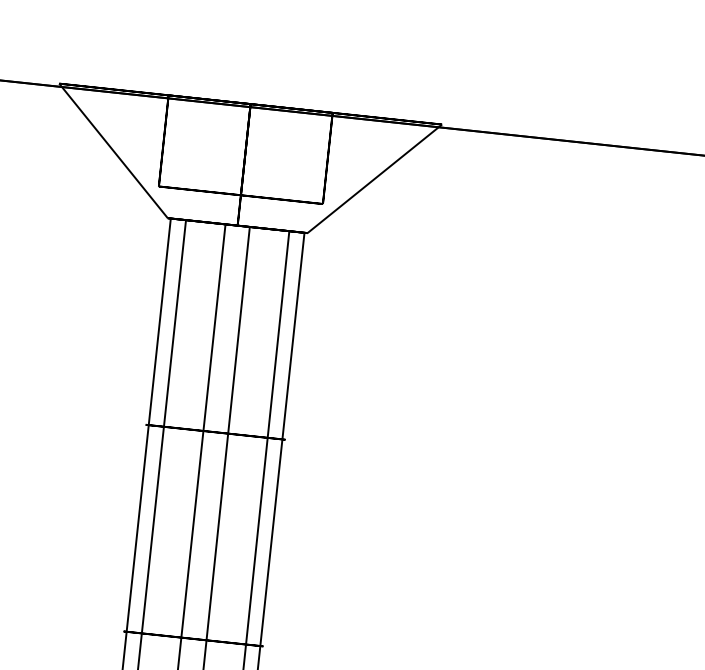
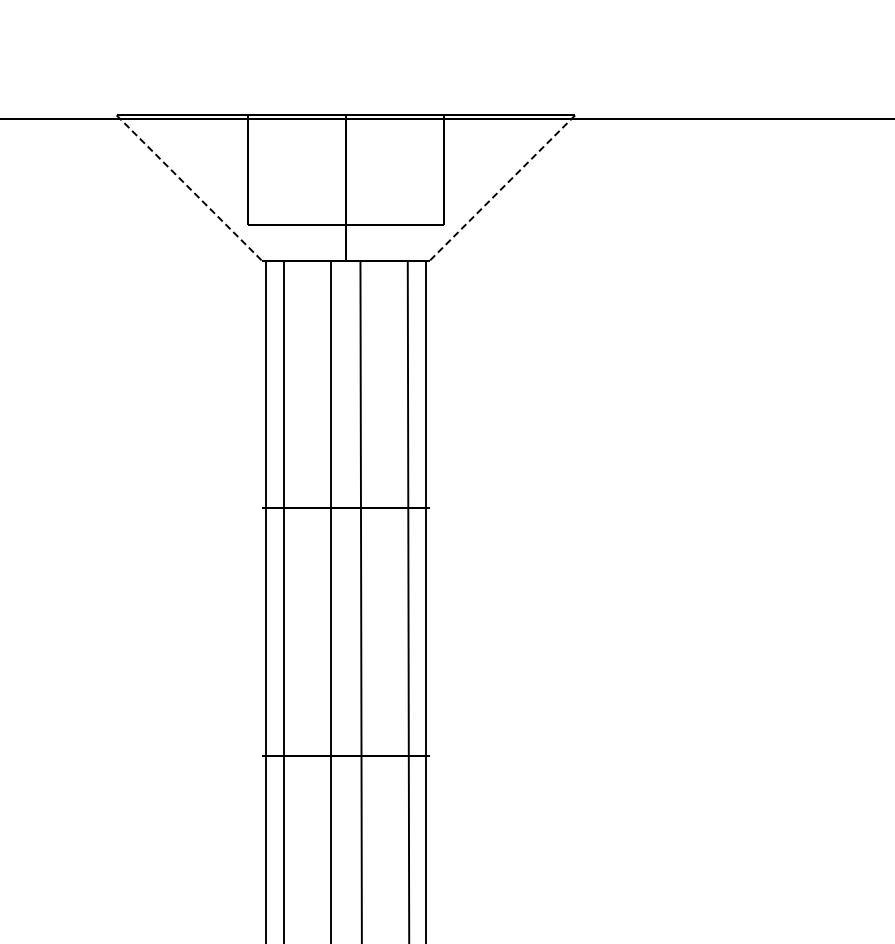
line: (113, 151) -> (189, 188), solid -> dashed
line: (374, 179) -> (502, 188), solid -> dashed

